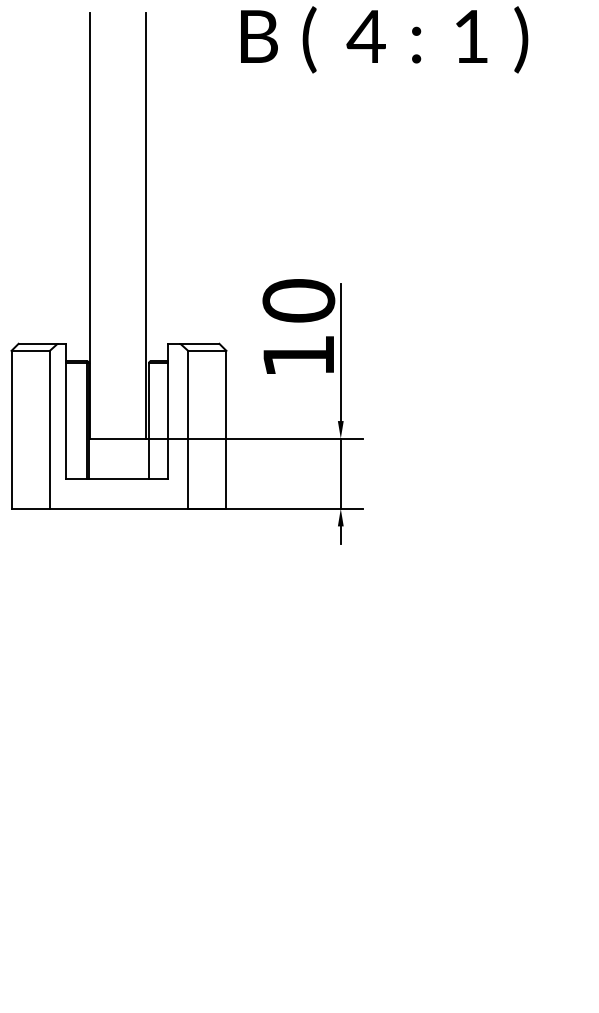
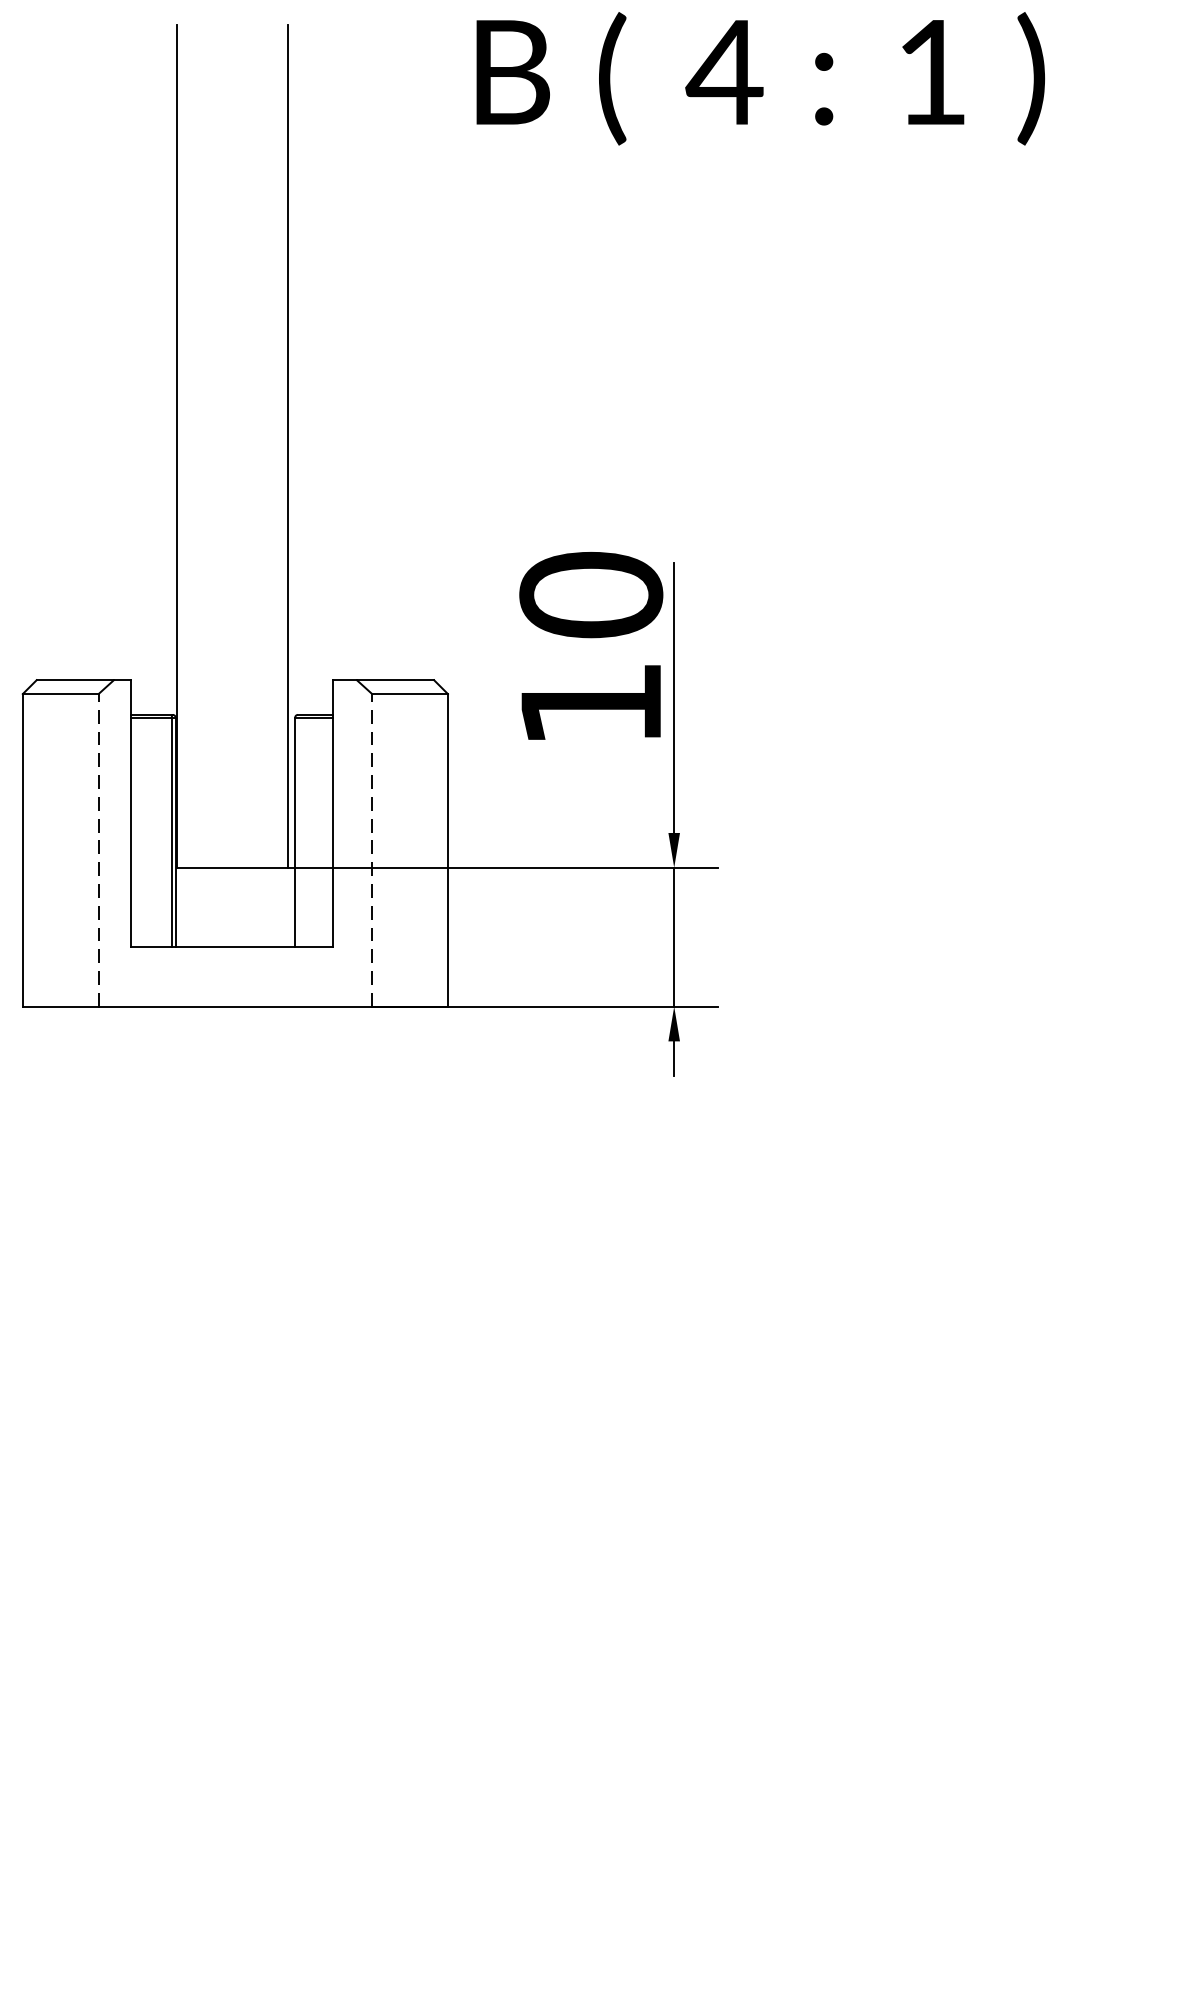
line: (49, 429) -> (97, 849), solid -> dashed
line: (188, 429) -> (372, 849), solid -> dashed

